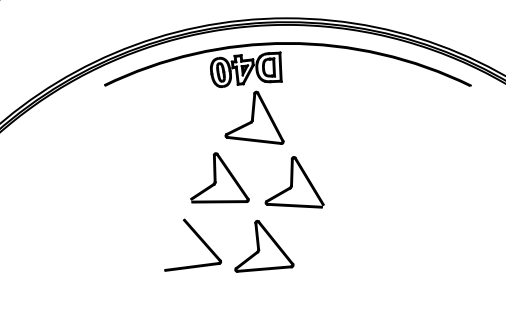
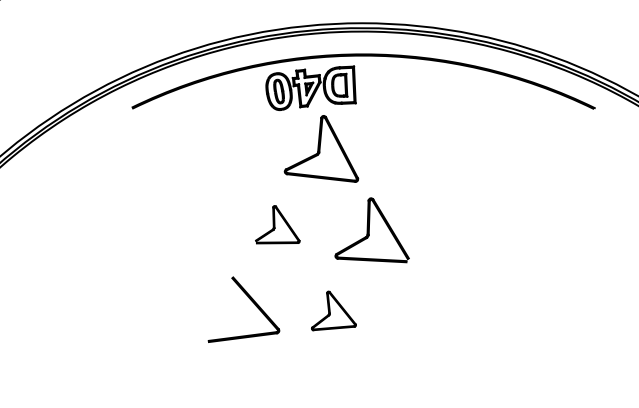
part: (219, 177) -> (277, 224), size x0.6
part: (264, 245) -> (334, 310), size x0.6

